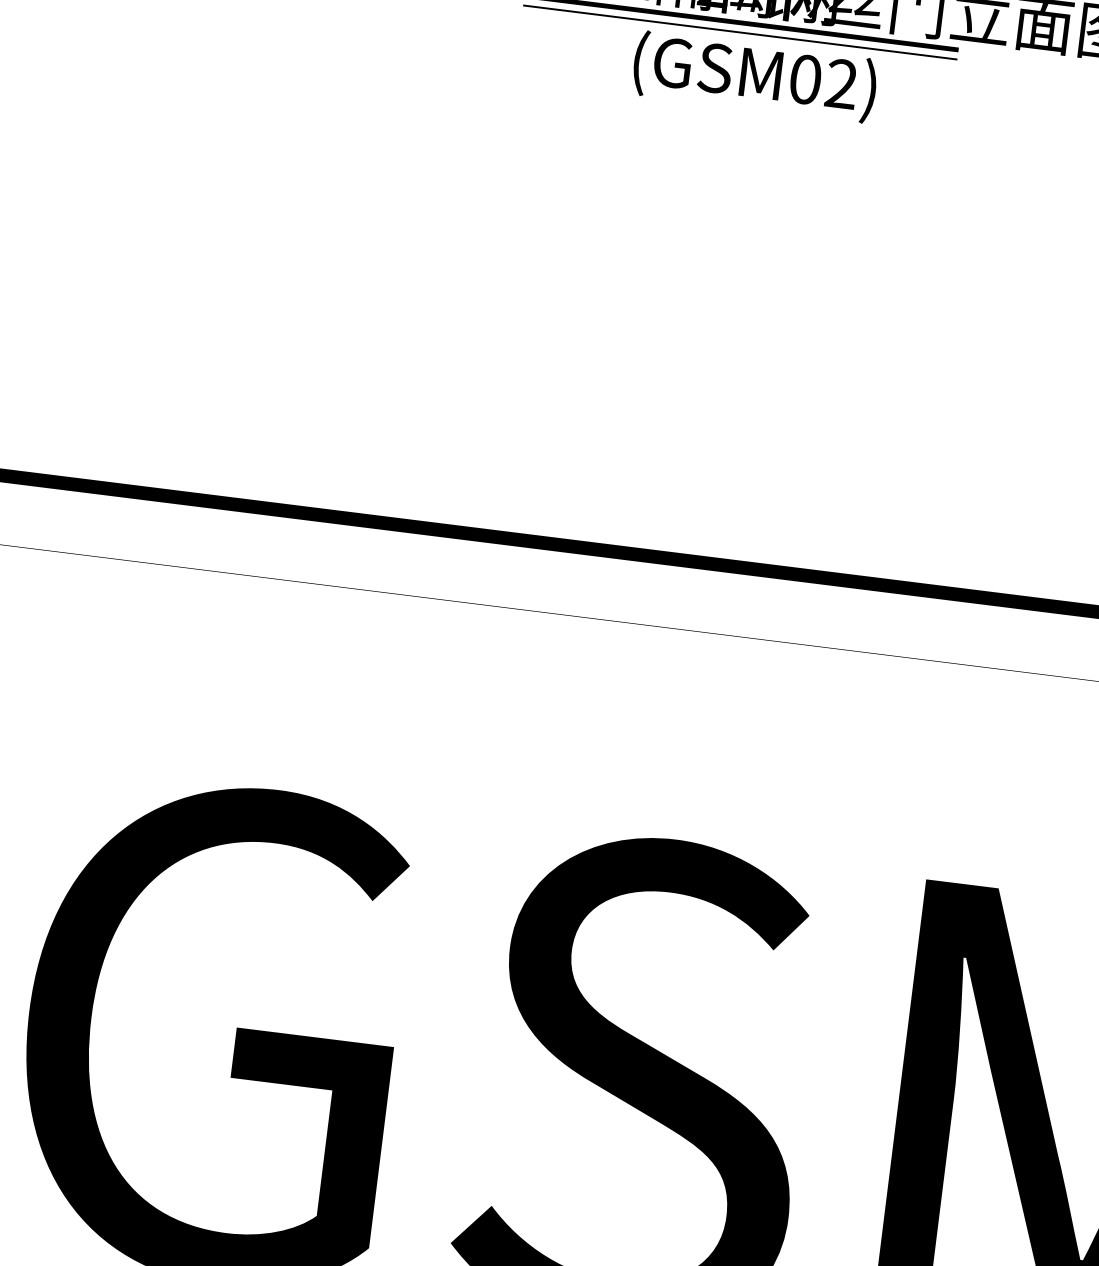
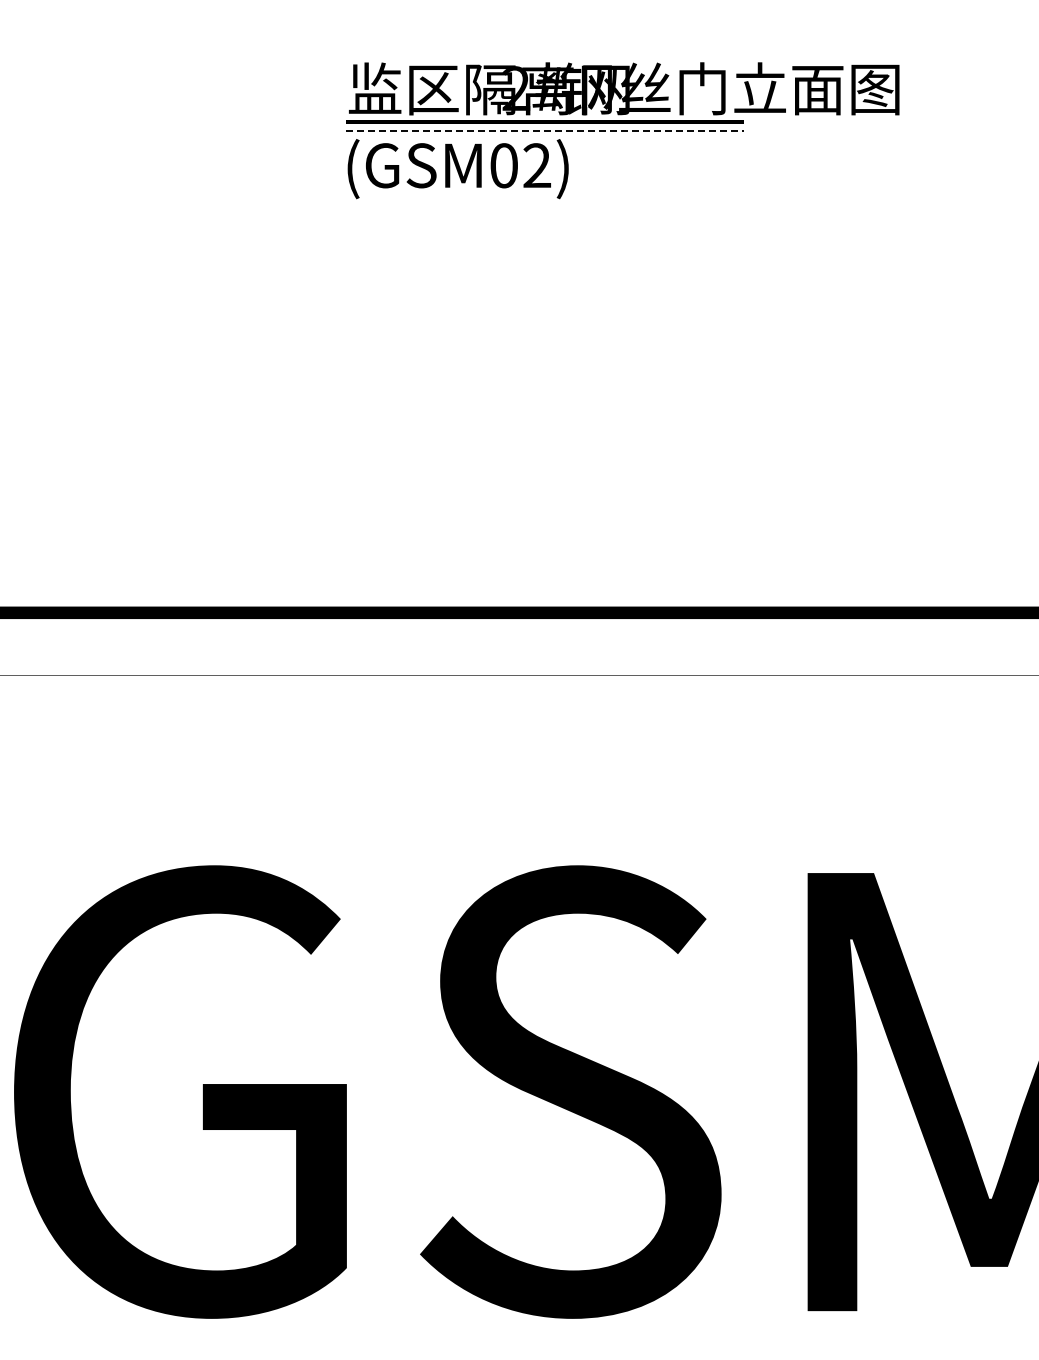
line: (740, 32) -> (545, 130), solid -> dashed
text: (754, 77) -> (457, 169), moved

